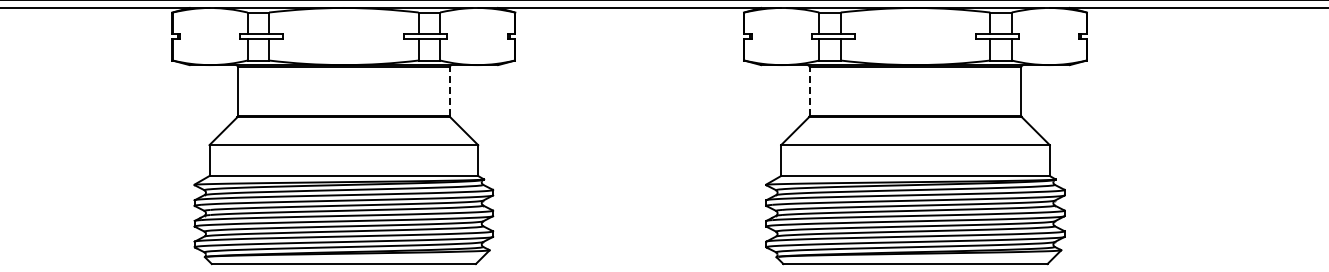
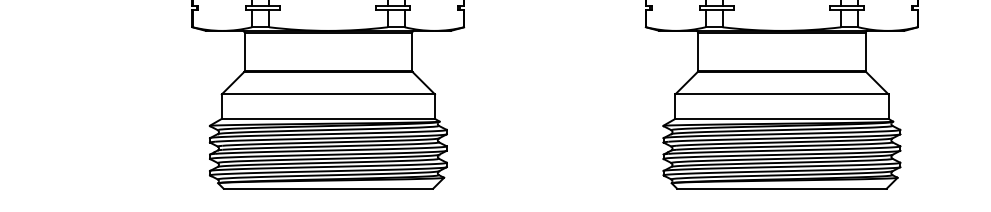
line: (449, 91) -> (412, 51), dashed -> solid
line: (809, 91) -> (697, 51), dashed -> solid

